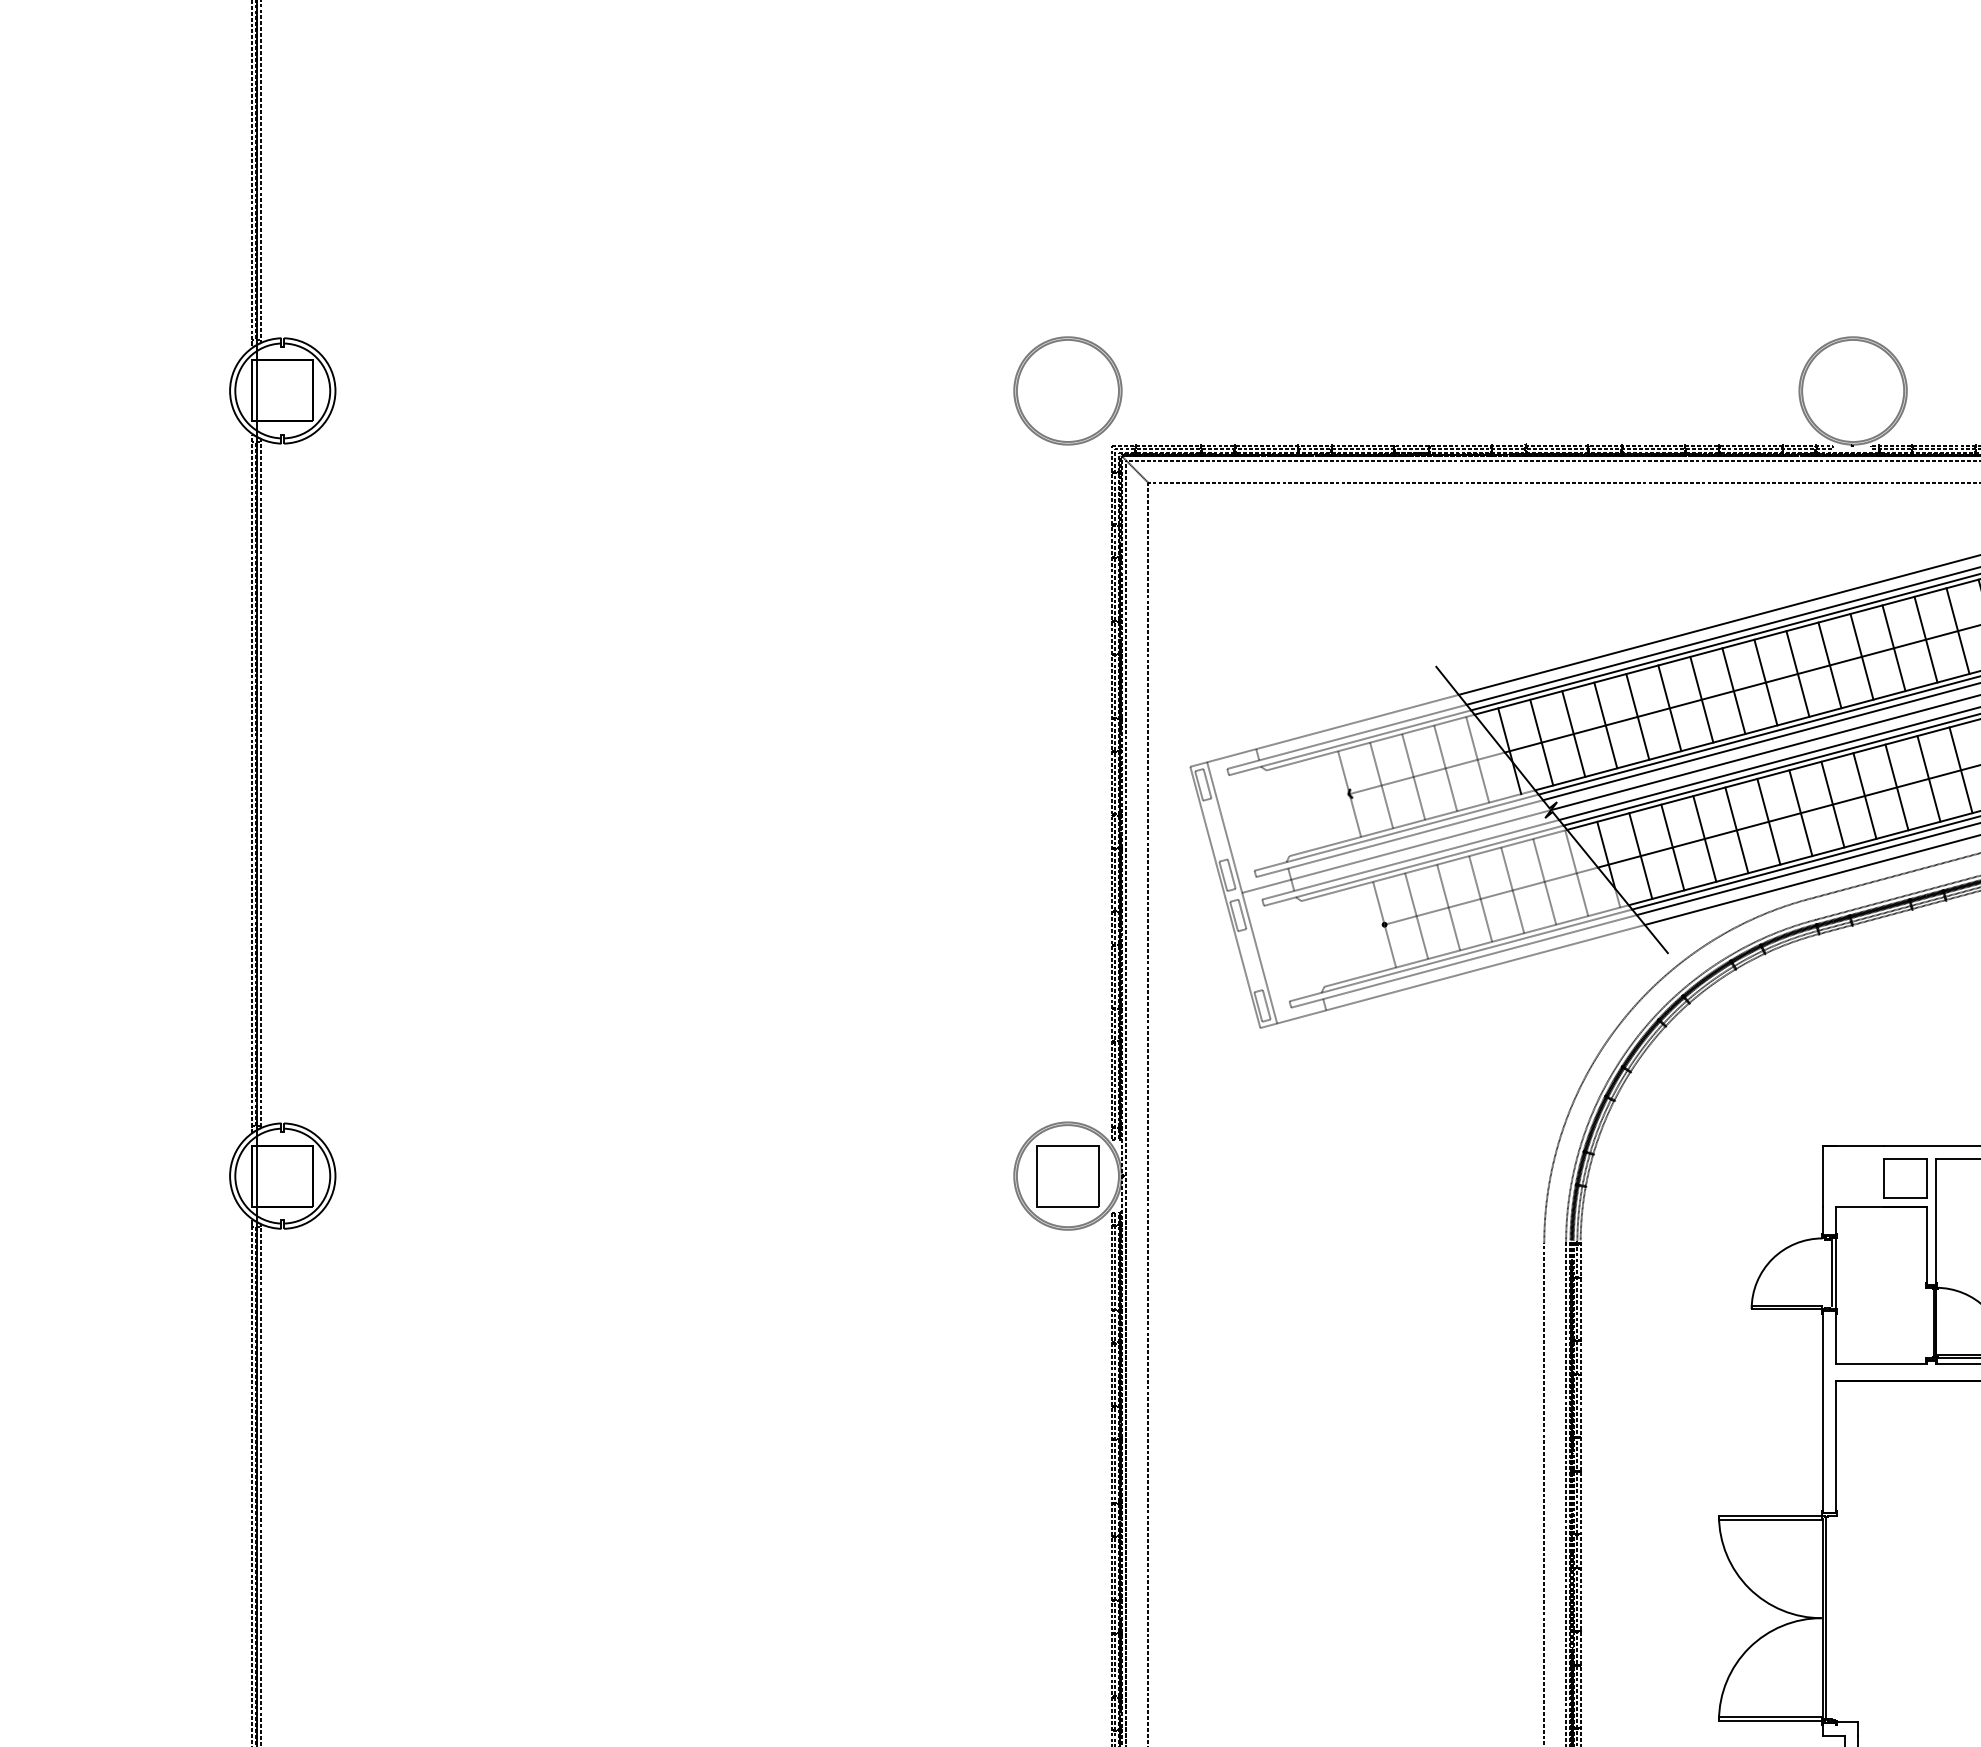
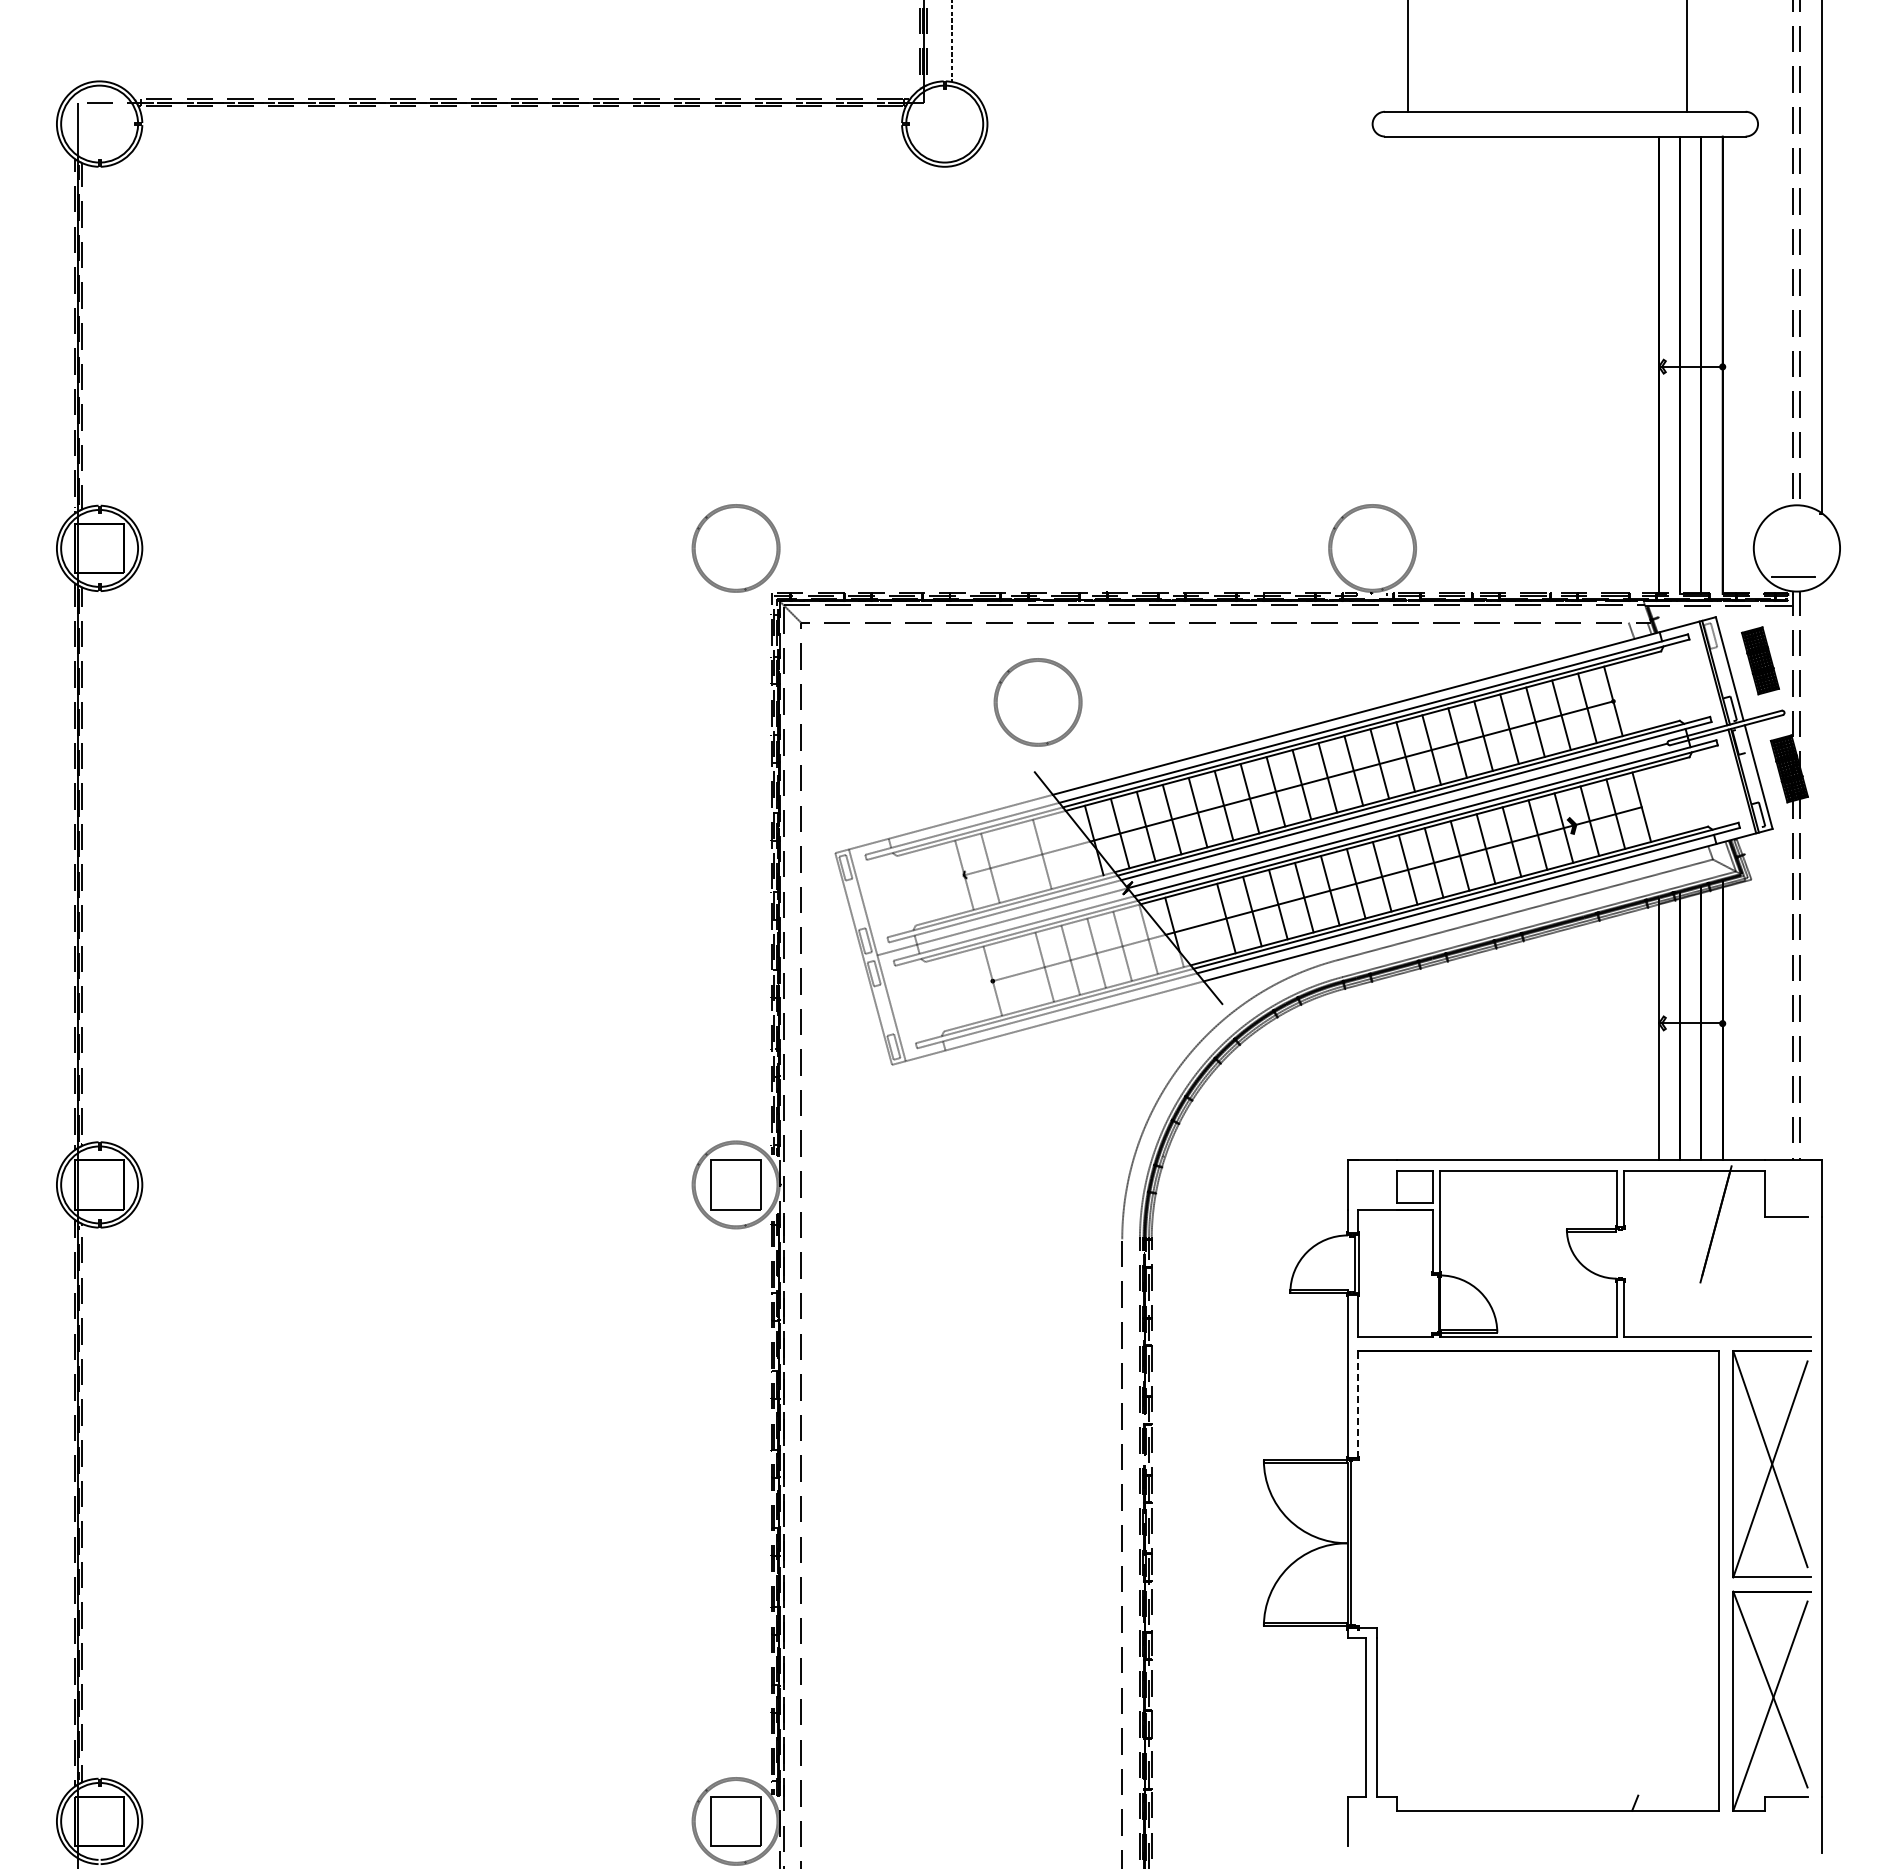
part: (1439, 581) -> (1037, 702), added
line: (1476, 759) -> (1067, 847), removed
line: (1413, 777) -> (1016, 861), removed
line: (1640, 856) -> (1200, 925), removed
line: (1416, 915) -> (1018, 973), removed
line: (1835, 1446) -> (1358, 1404), solid -> dashed

